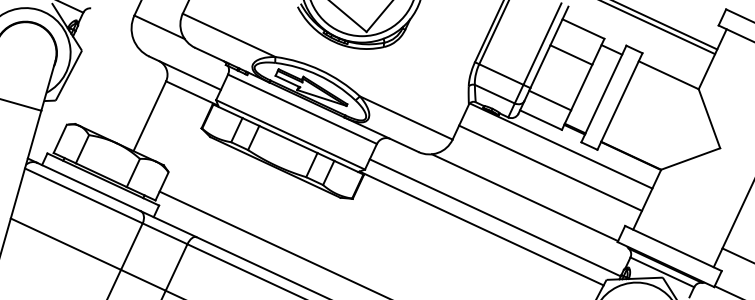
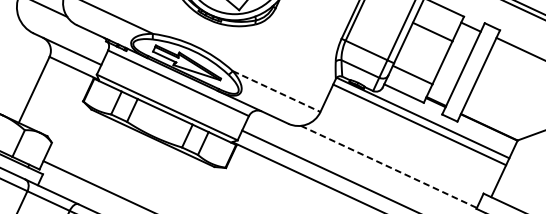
line: (406, 118) -> (276, 92), solid -> dashed
line: (550, 167) -> (419, 124), moved
line: (525, 197) -> (389, 166), solid -> dashed

